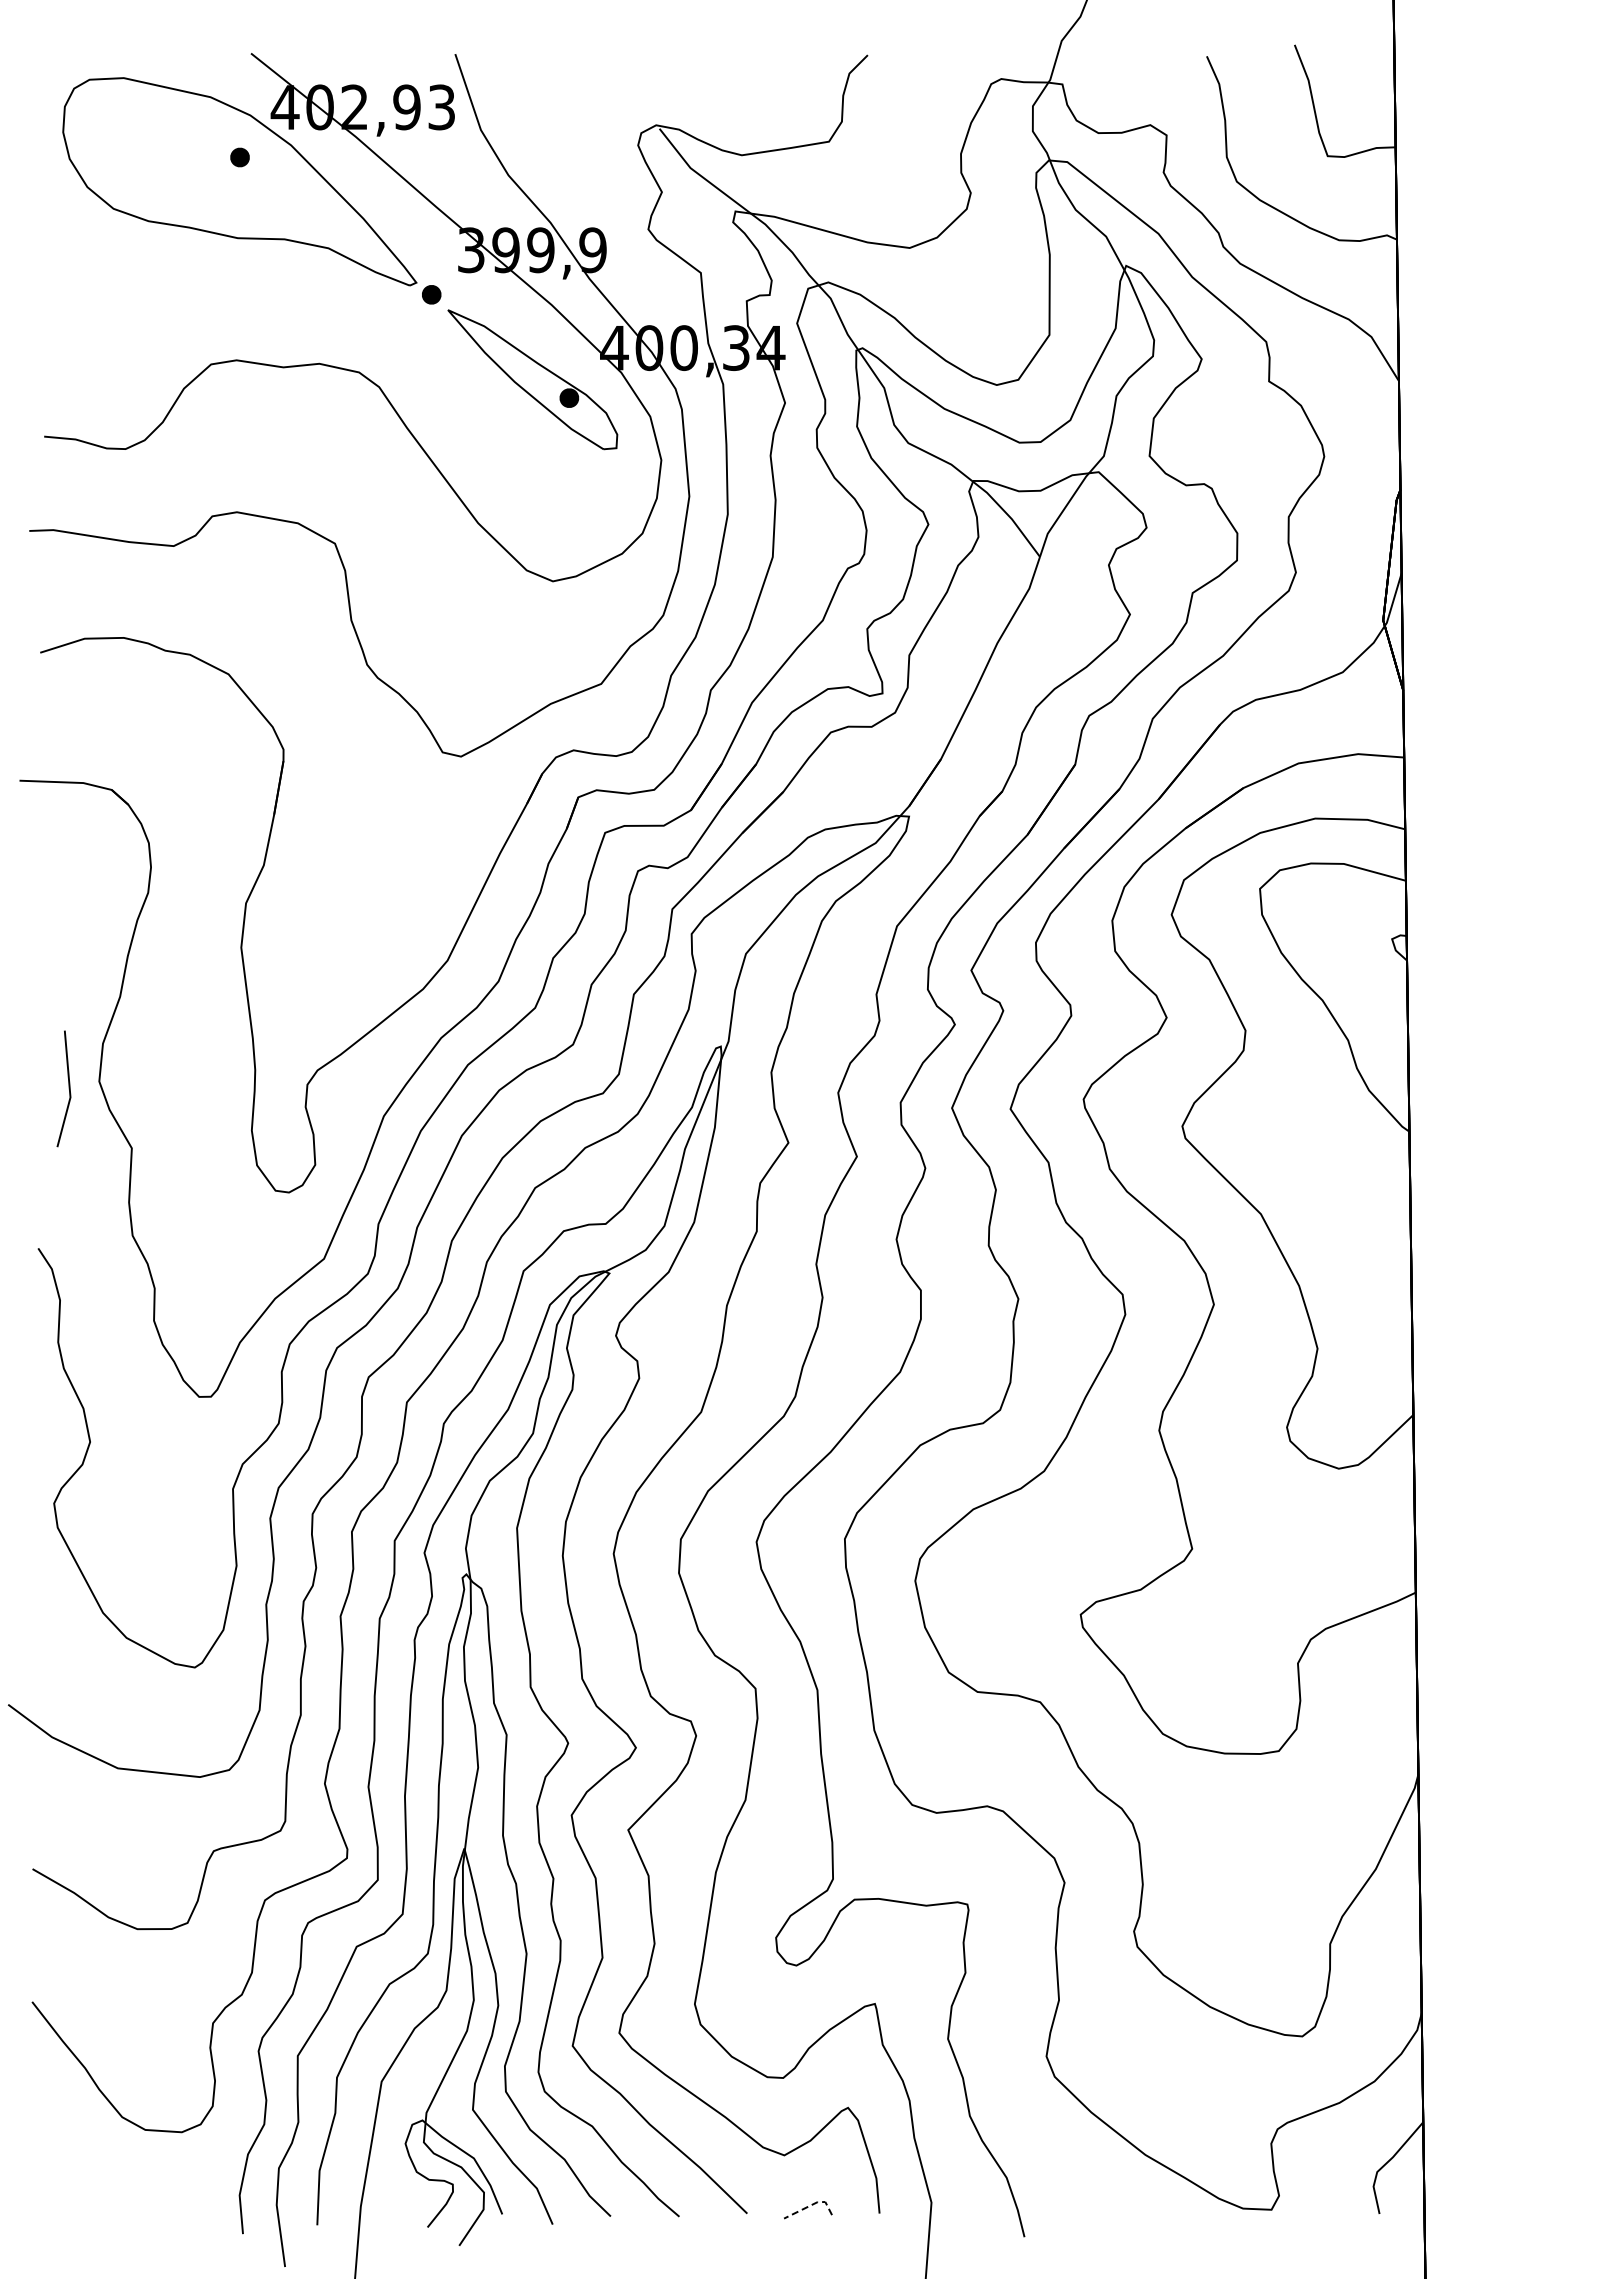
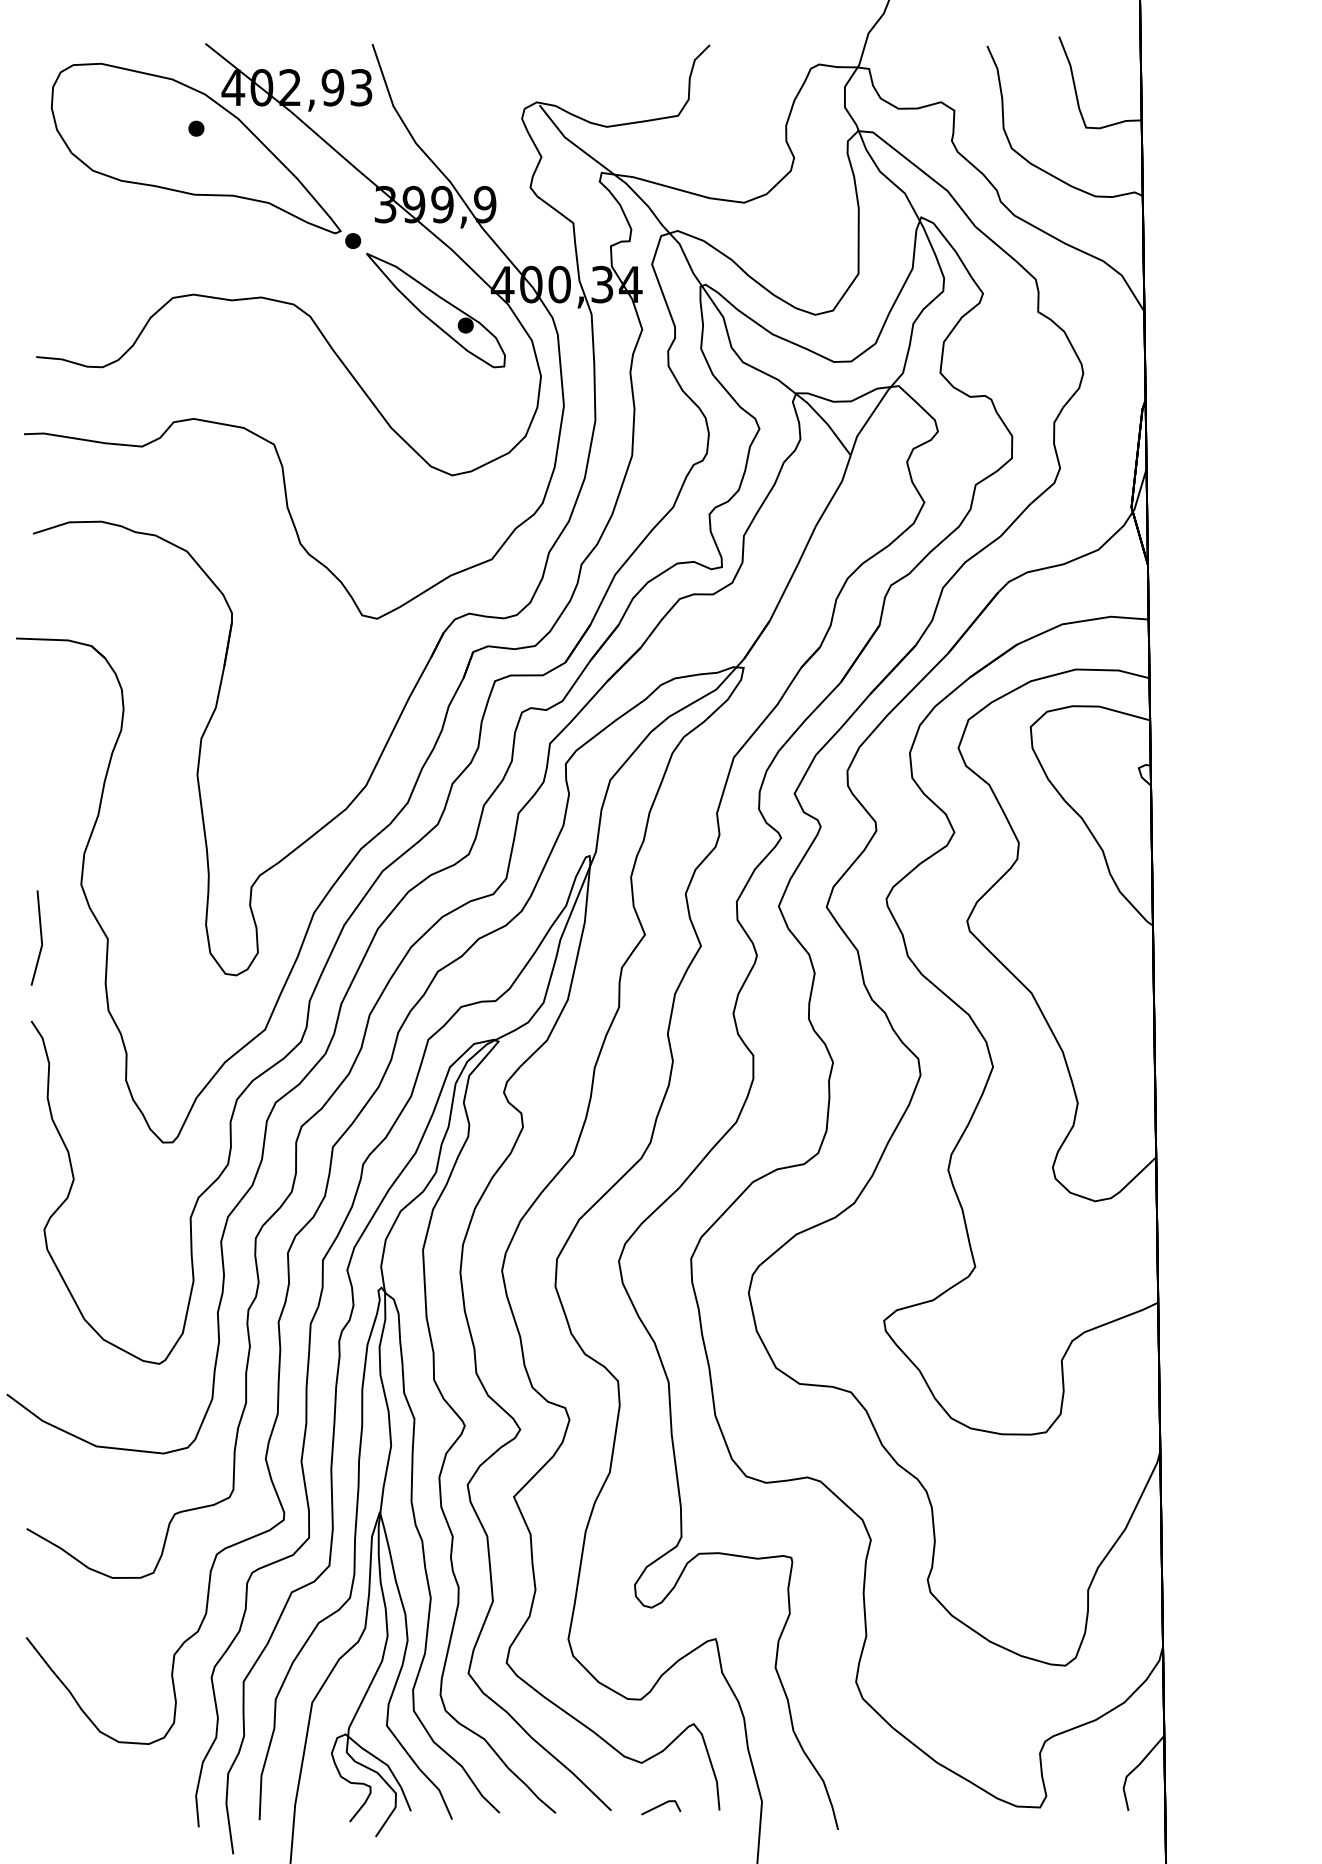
line: (68, 1088) -> (40, 937), moved
line: (811, 2205) -> (663, 1803), dashed -> solid

